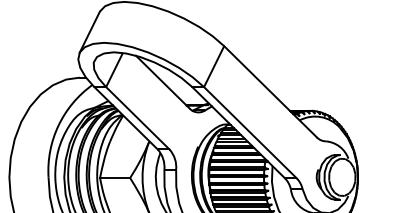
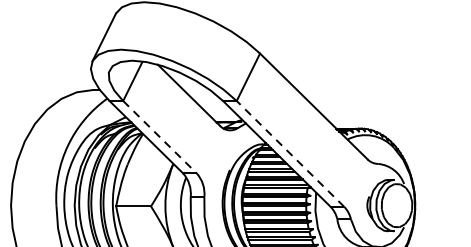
line: (138, 118) -> (160, 137), solid -> dashed
line: (250, 132) -> (290, 153), solid -> dashed

